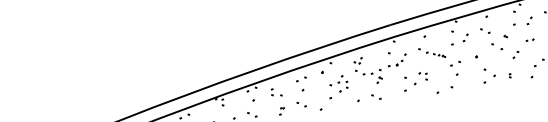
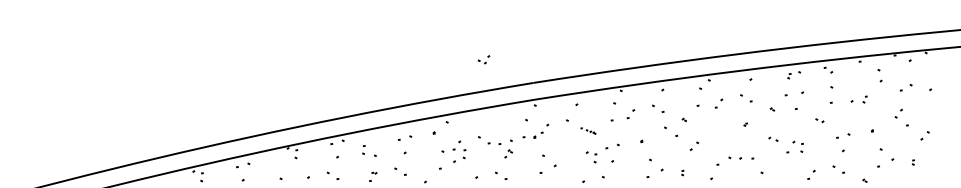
part: (529, 40) -> (715, 129), removed
part: (436, 54) -> (588, 130), size x0.6
part: (357, 60) -> (483, 59), moved
part: (423, 76) -> (591, 157), moved

